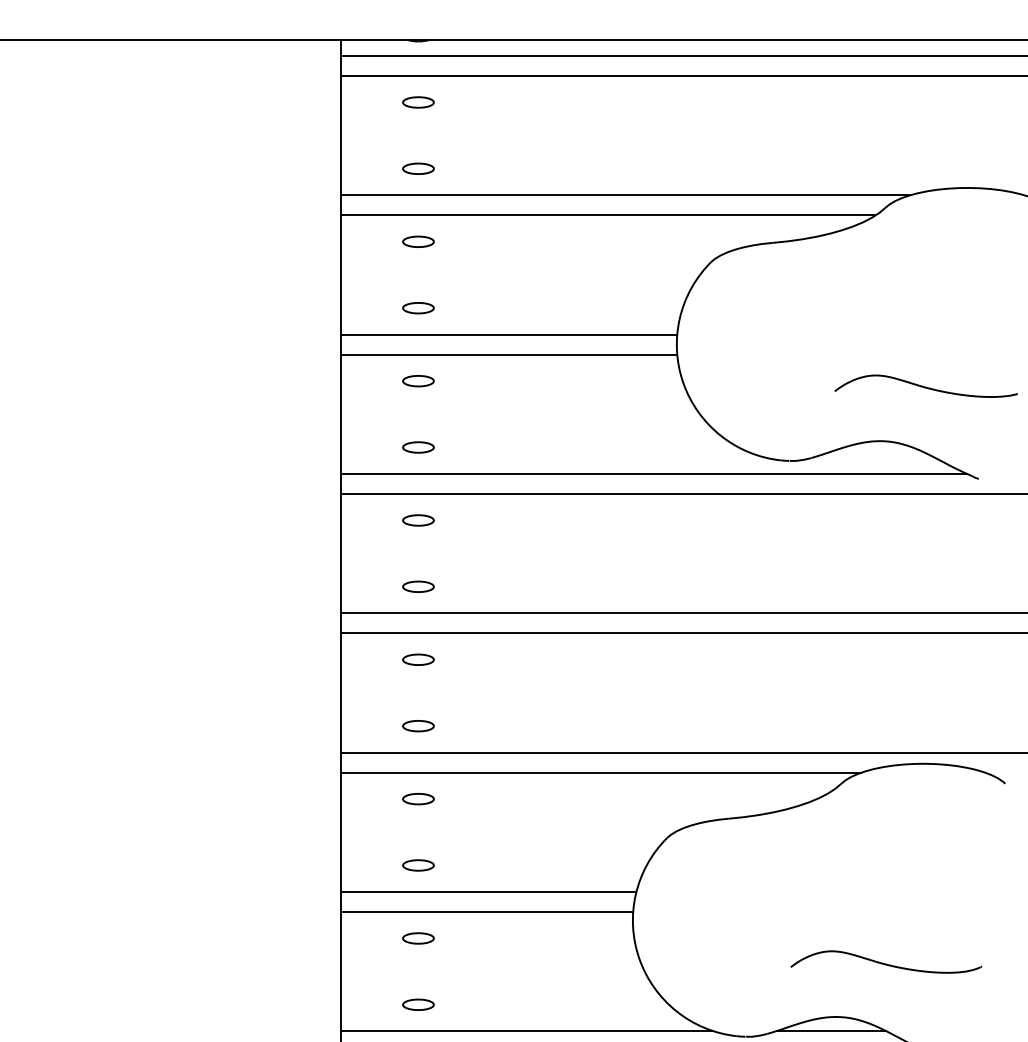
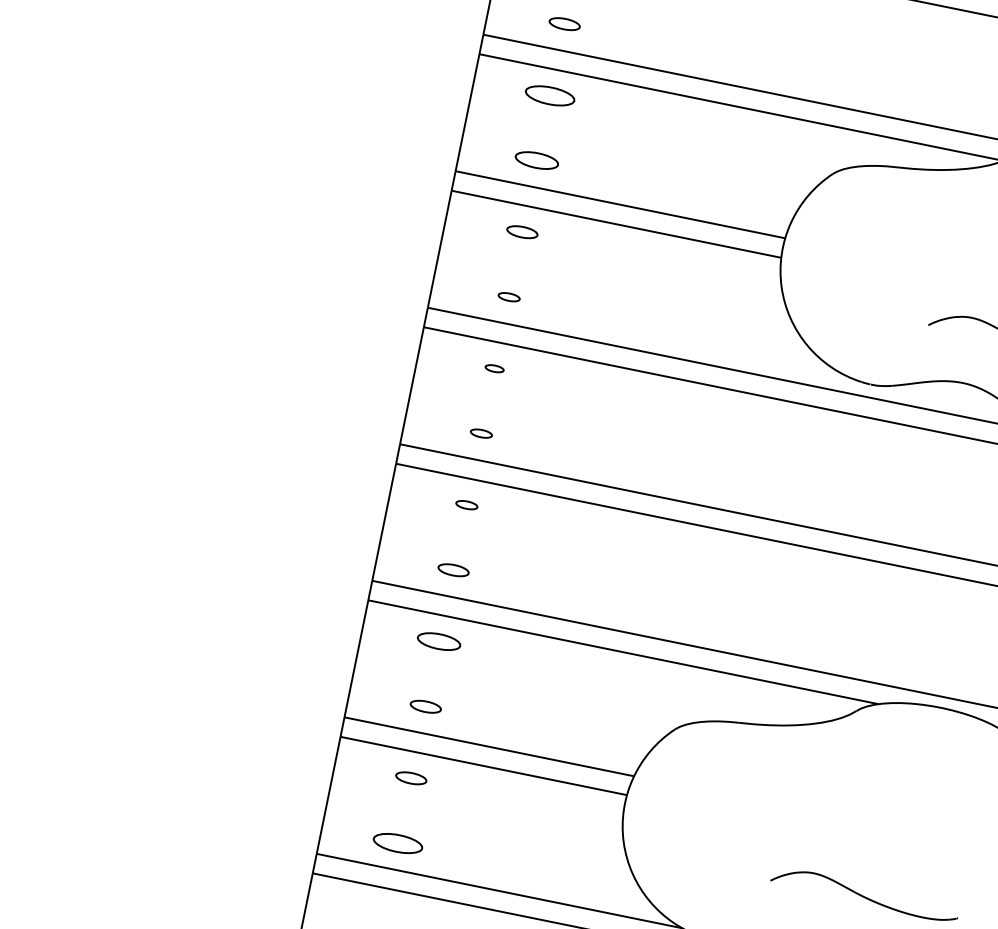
part: (418, 241) -> (550, 95), size x1.6
part: (418, 308) -> (536, 161), size x1.4
part: (418, 447) -> (509, 297), size x0.7
part: (418, 520) -> (494, 368), size x0.6
part: (418, 586) -> (481, 433), size x0.7
part: (418, 659) -> (466, 504), size x0.7
part: (418, 799) -> (439, 642), size x1.4
part: (418, 1004) -> (398, 843), size x1.6

